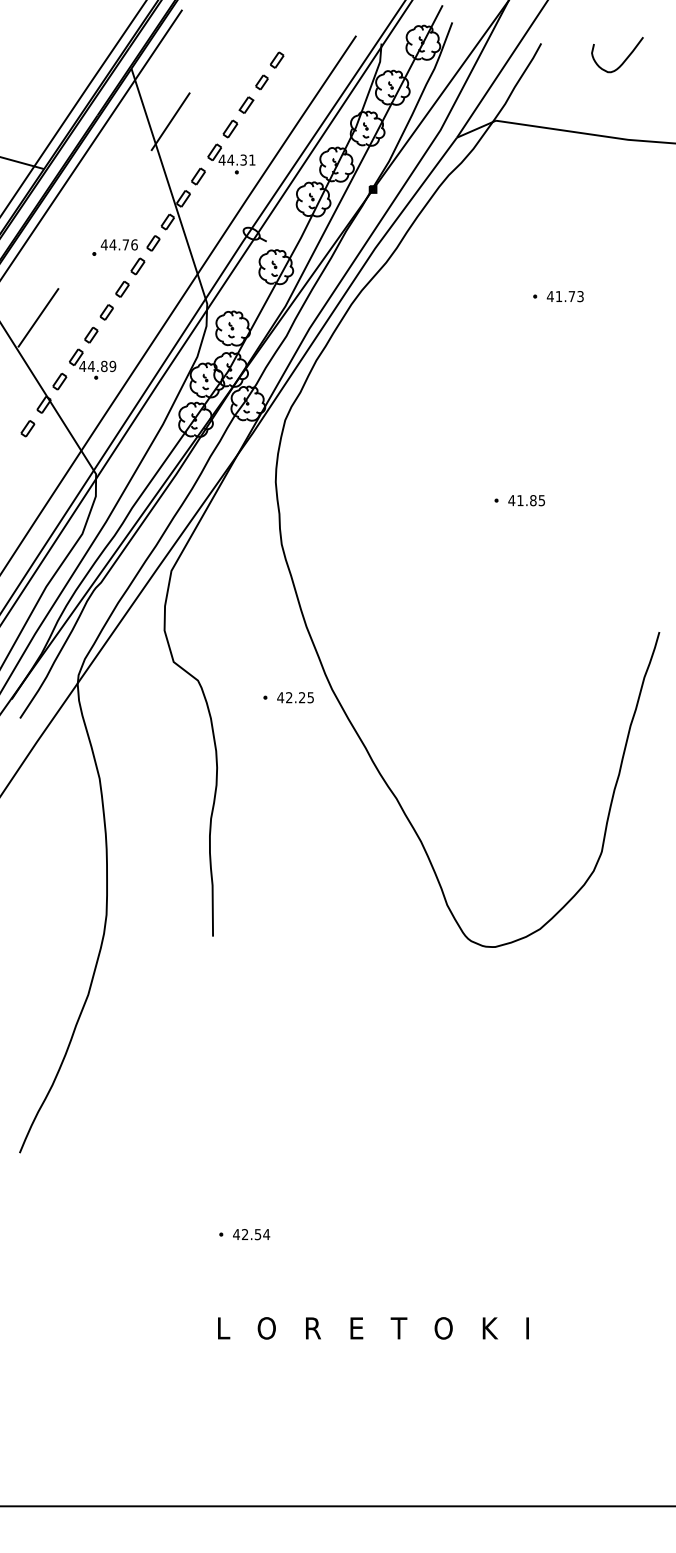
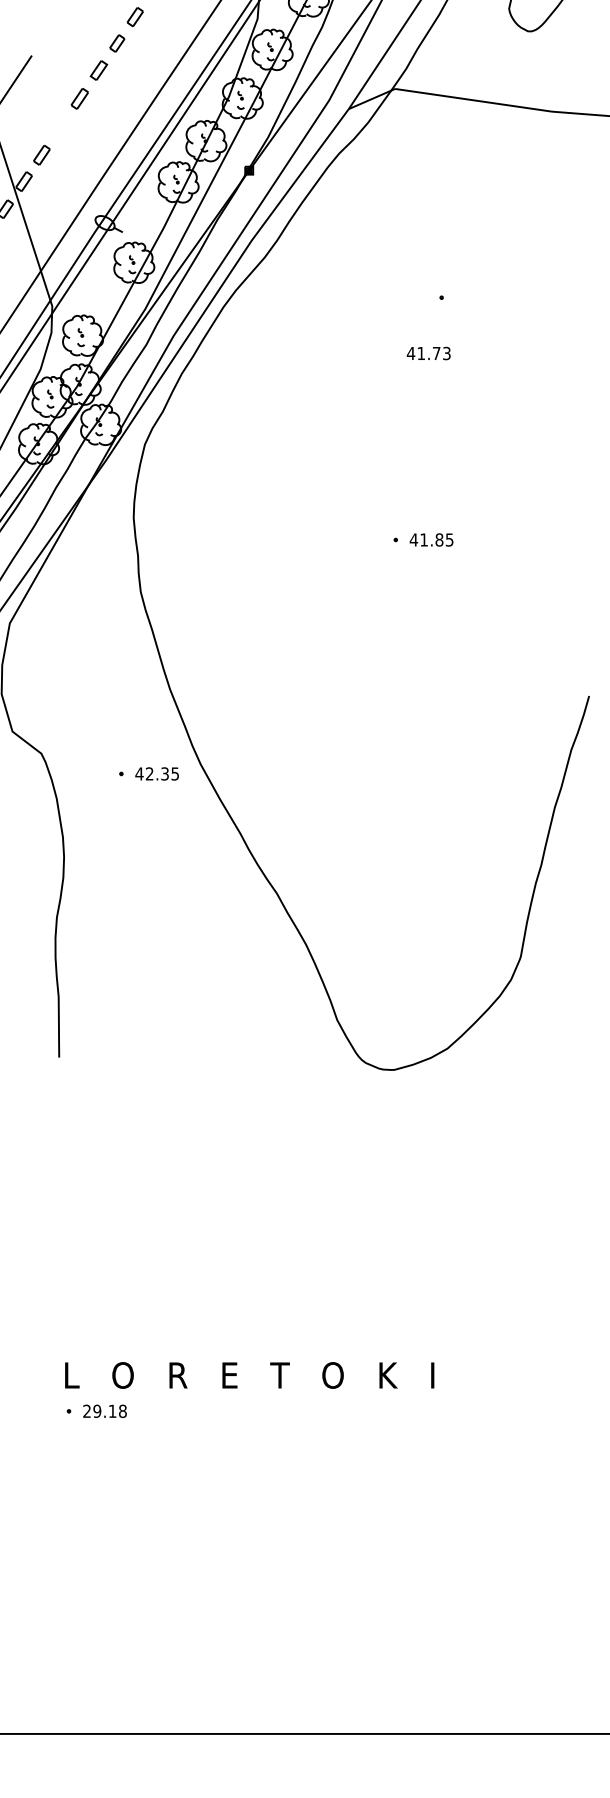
part: (231, 158) -> (81, 133), removed
text: (564, 296) -> (427, 353), moved
text: (302, 698) -> (165, 774), 42.25 -> 42.35
text: (251, 1234) -> (104, 1411), 42.54 -> 29.18
text: (373, 1328) -> (249, 1375), moved

